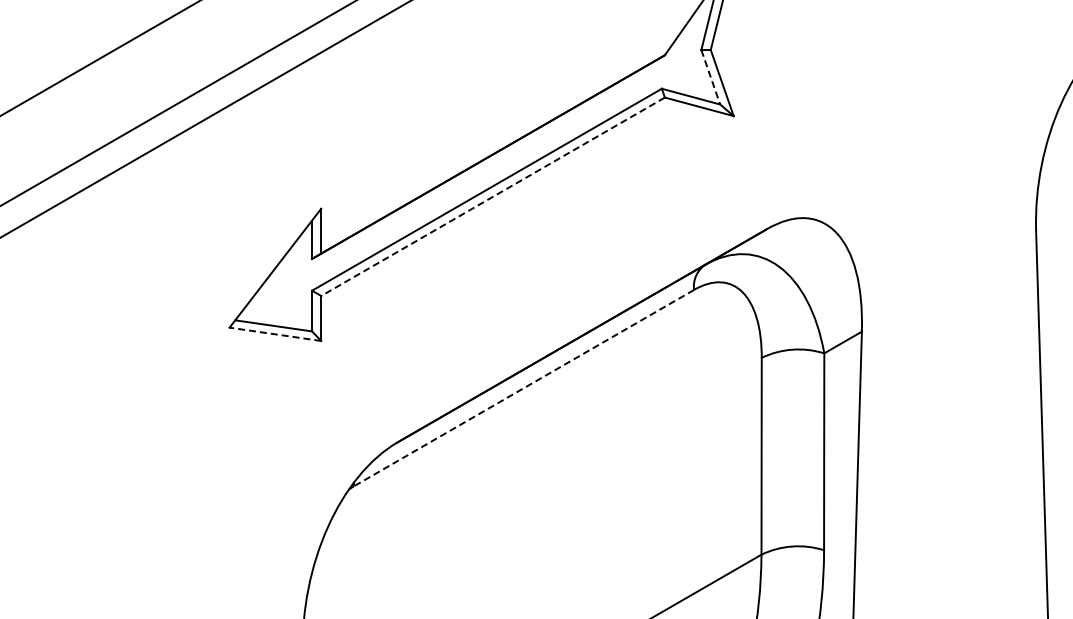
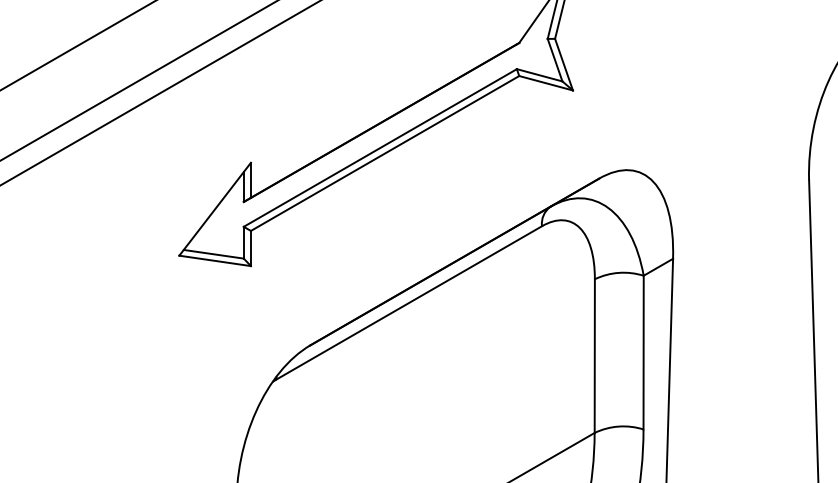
line: (710, 77) -> (554, 60), dashed -> solid
line: (492, 197) -> (384, 154), dashed -> solid
line: (274, 334) -> (214, 261), dashed -> solid
line: (523, 388) -> (408, 303), dashed -> solid

